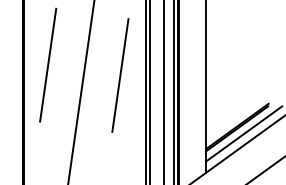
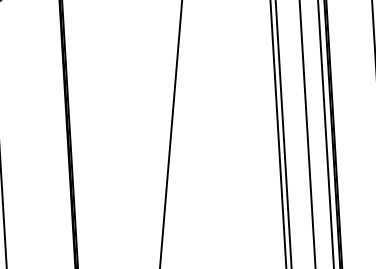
line: (48, 64) -> (110, 116), removed
line: (120, 75) -> (233, 127), removed

